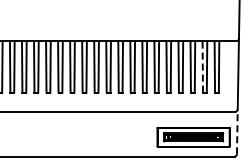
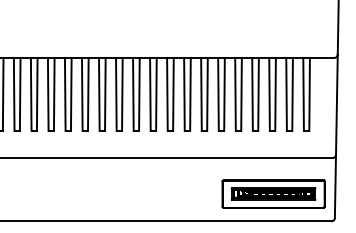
line: (202, 66) -> (286, 93), dashed -> solid
line: (237, 131) -> (335, 185), dashed -> solid

